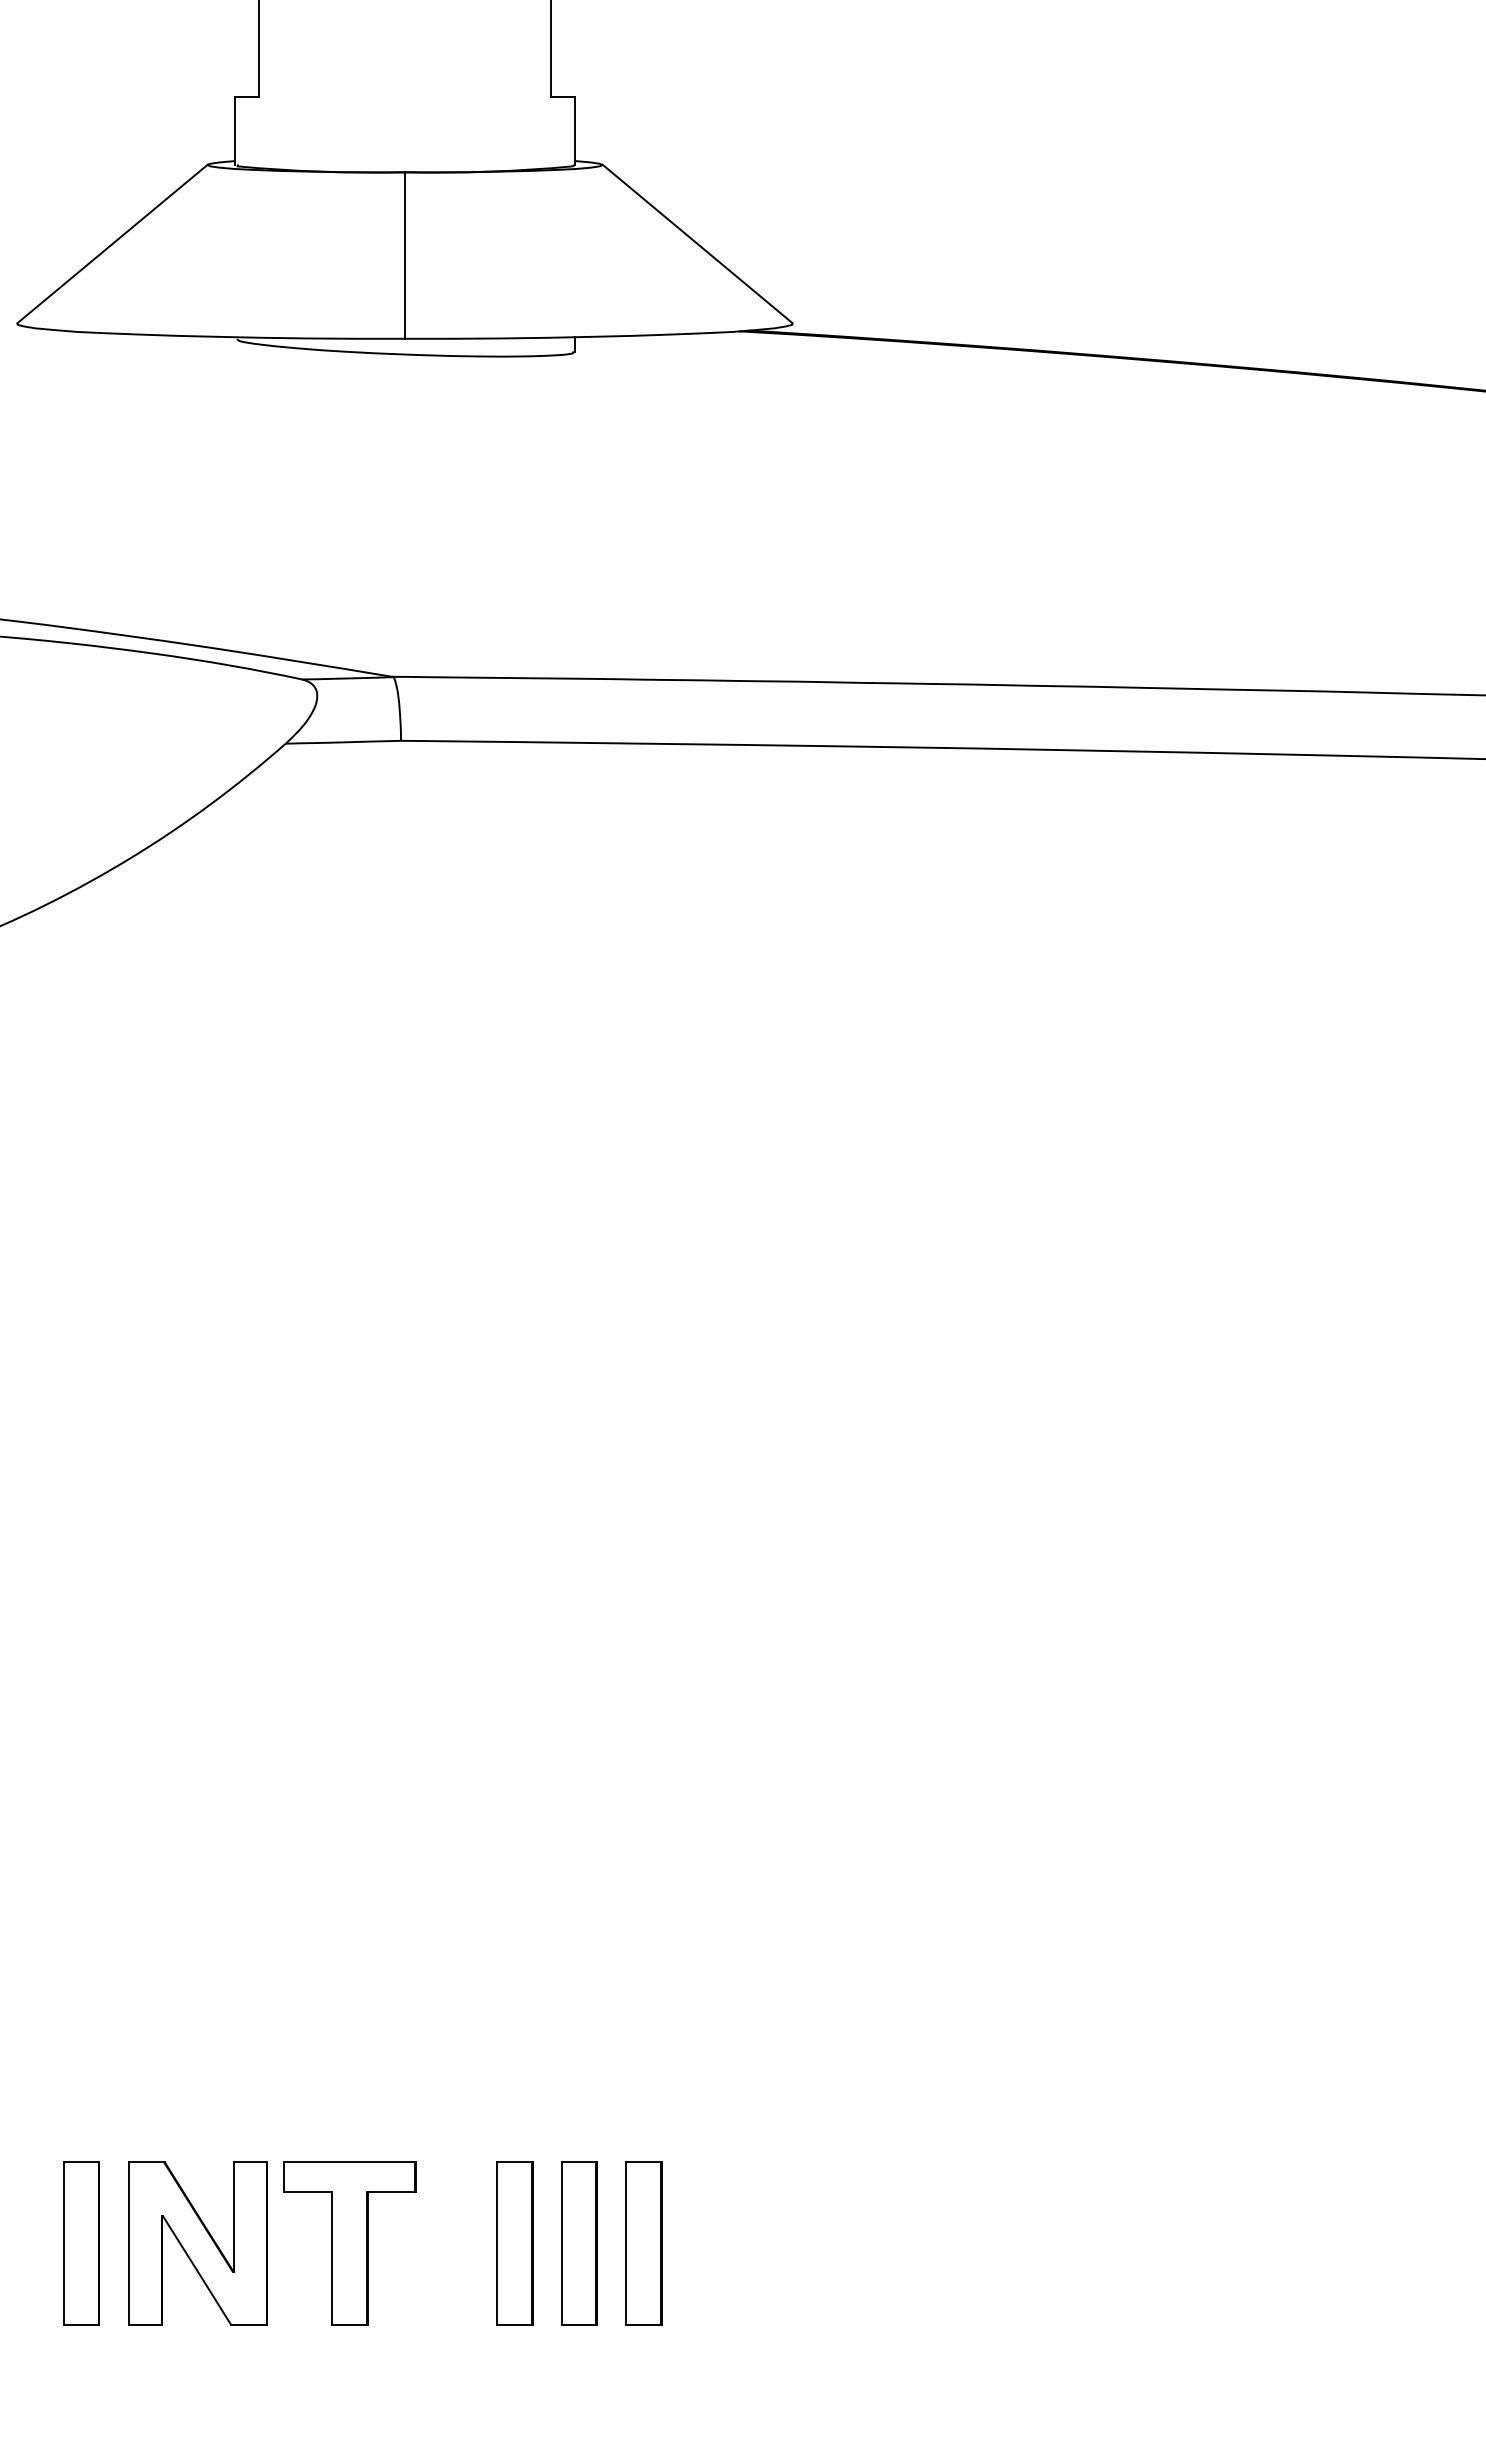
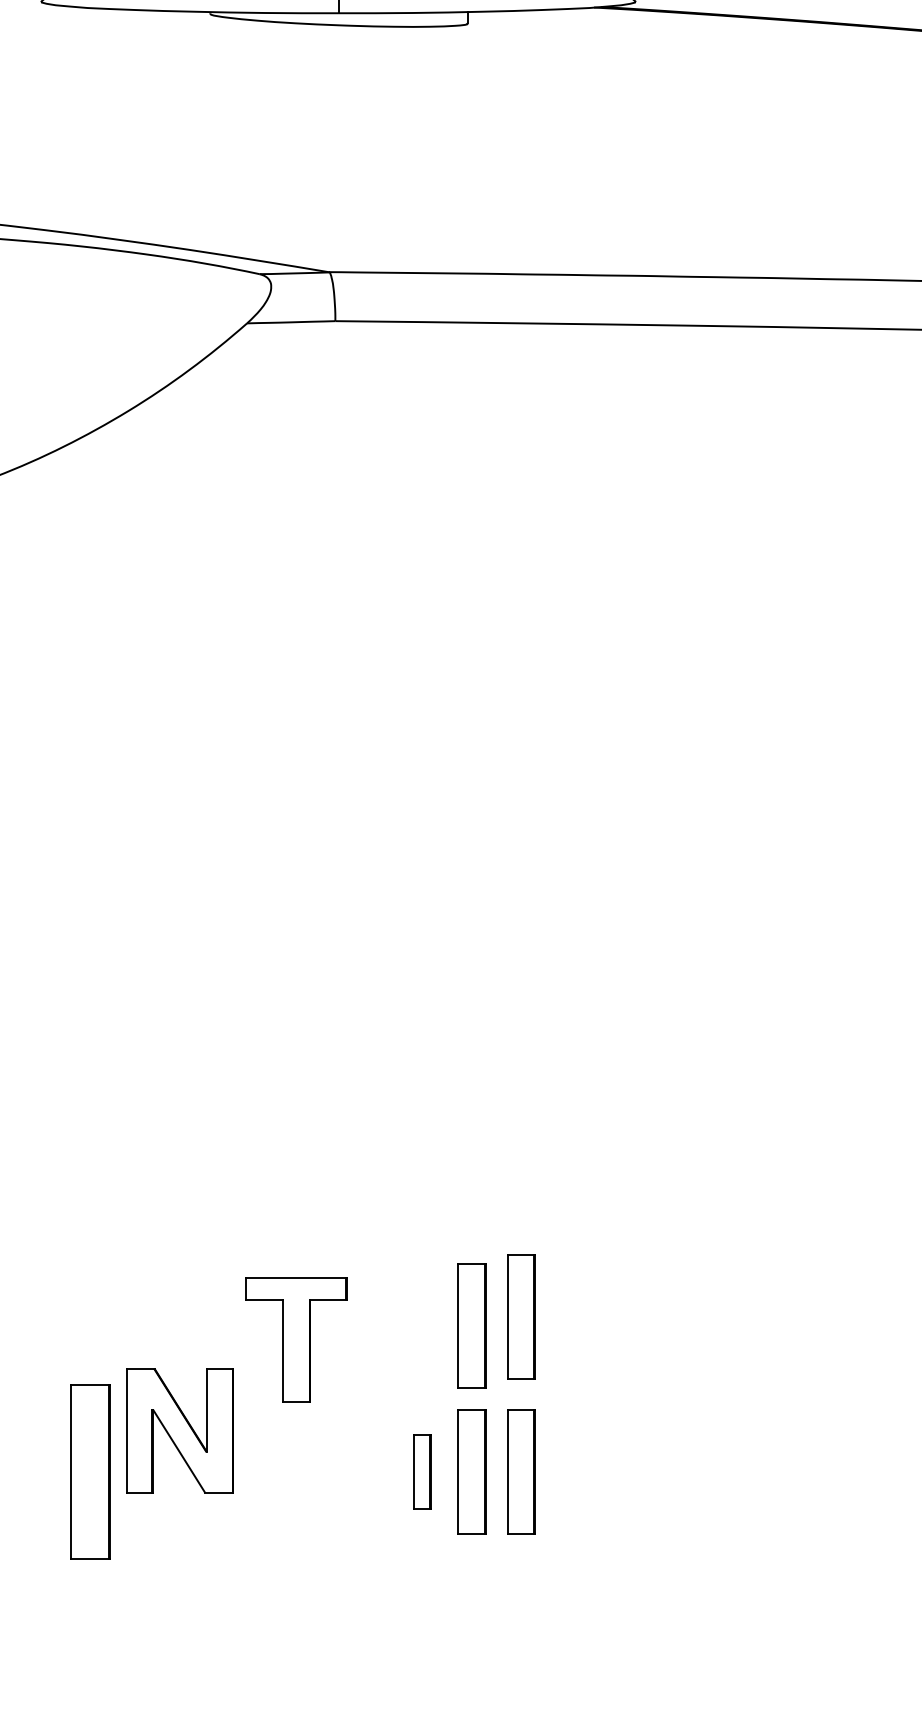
part: (643, 2040) -> (521, 1316), added
part: (579, 2052) -> (472, 1325), added
part: (81, 2243) -> (90, 1472), size x1.4
part: (197, 2243) -> (179, 1430), moved
part: (349, 2243) -> (295, 1339), moved
part: (514, 2243) -> (422, 1472), size x0.6

